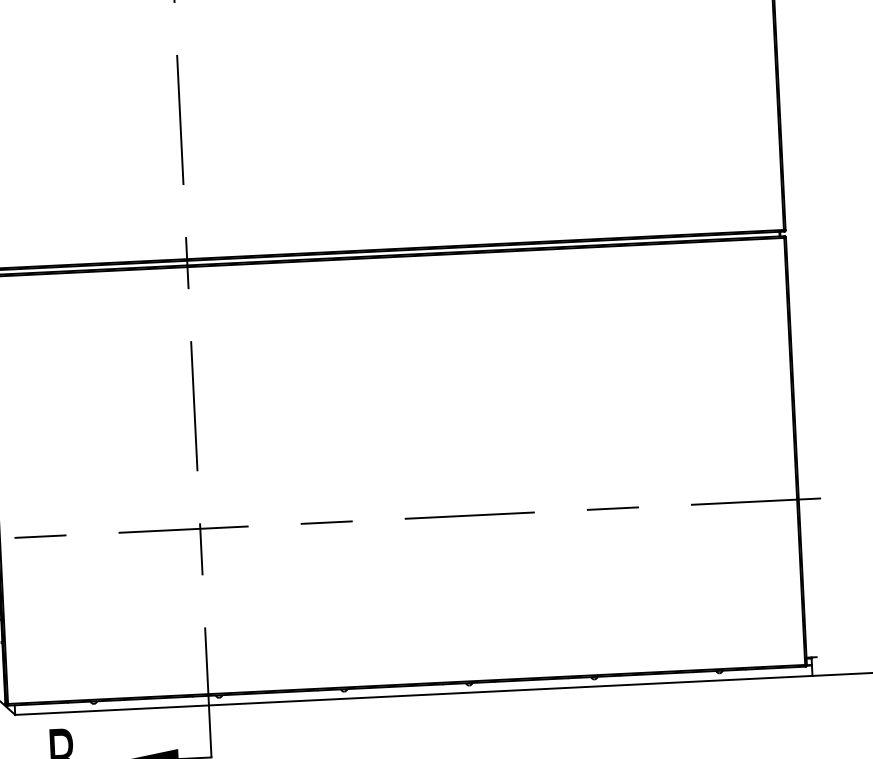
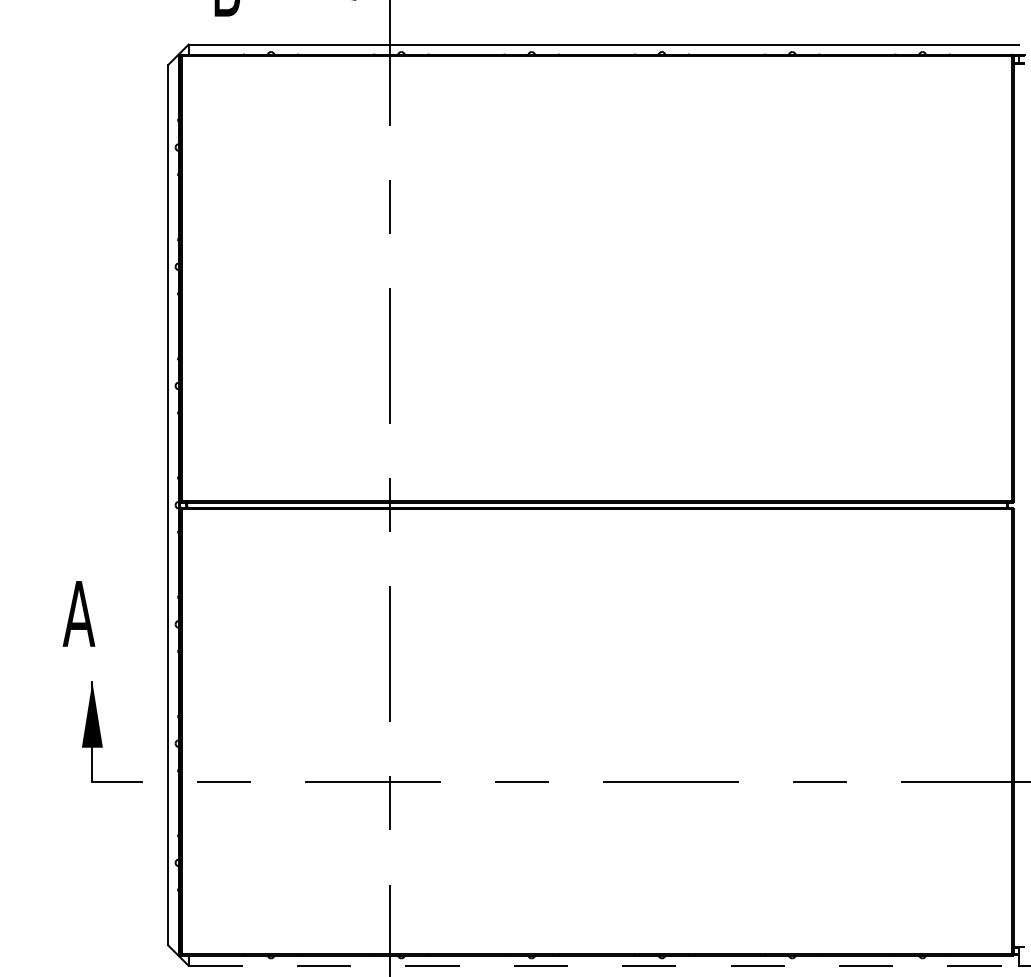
line: (414, 695) -> (604, 965), solid -> dashed

